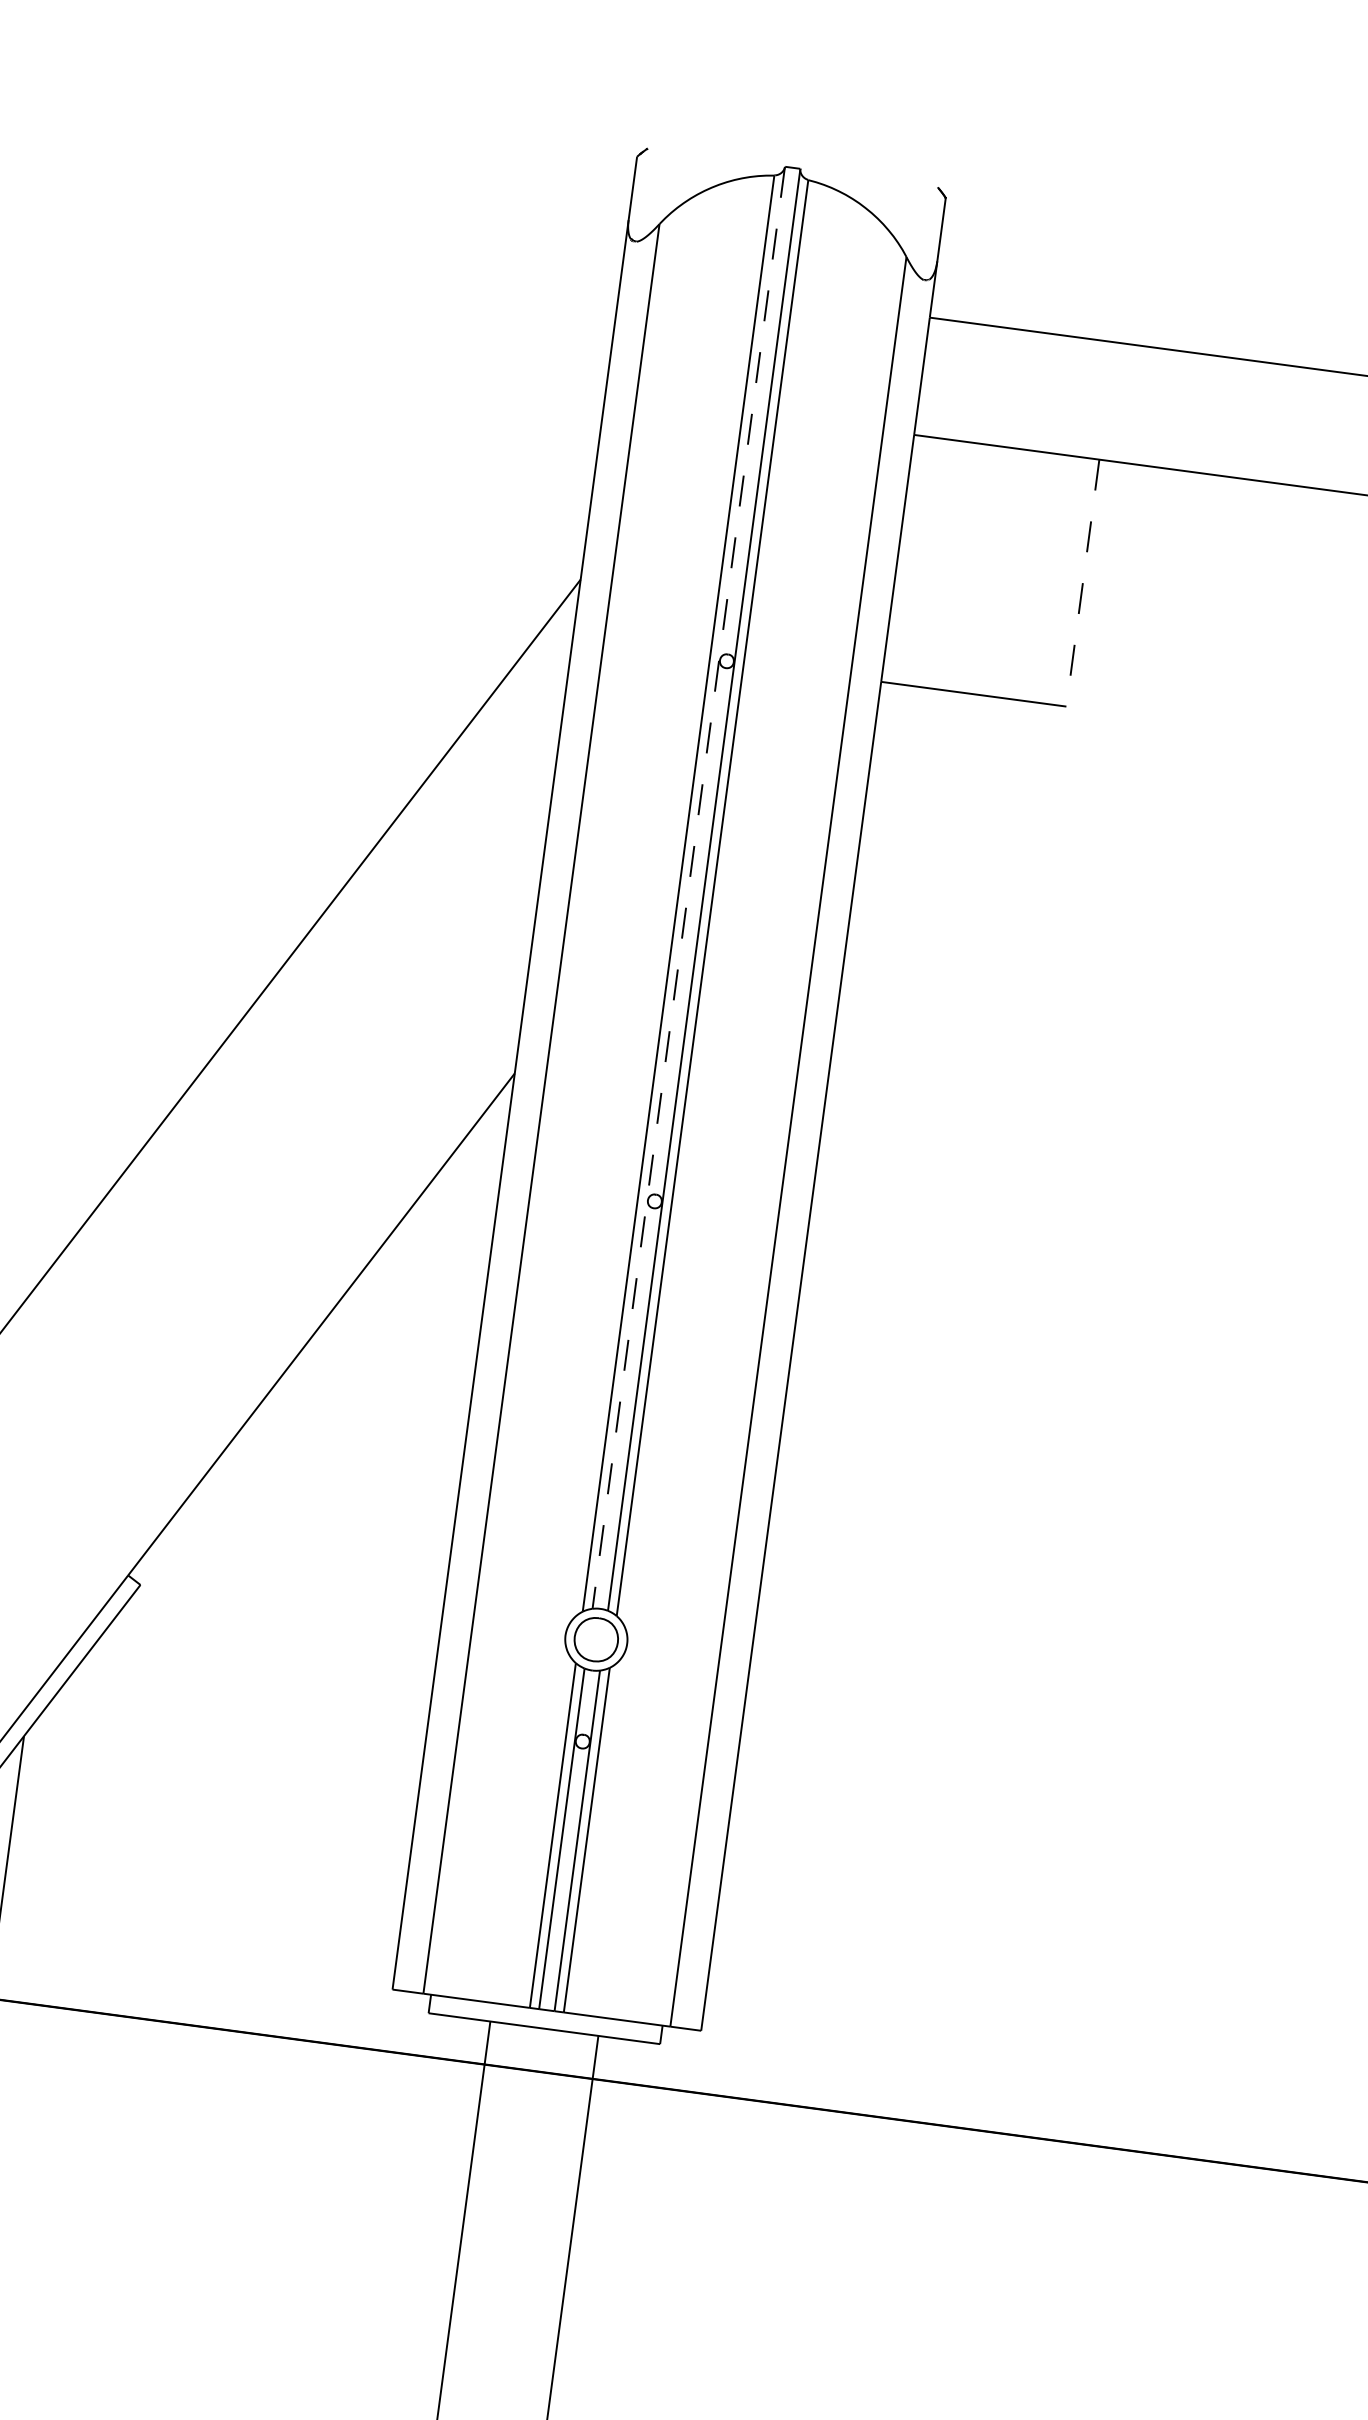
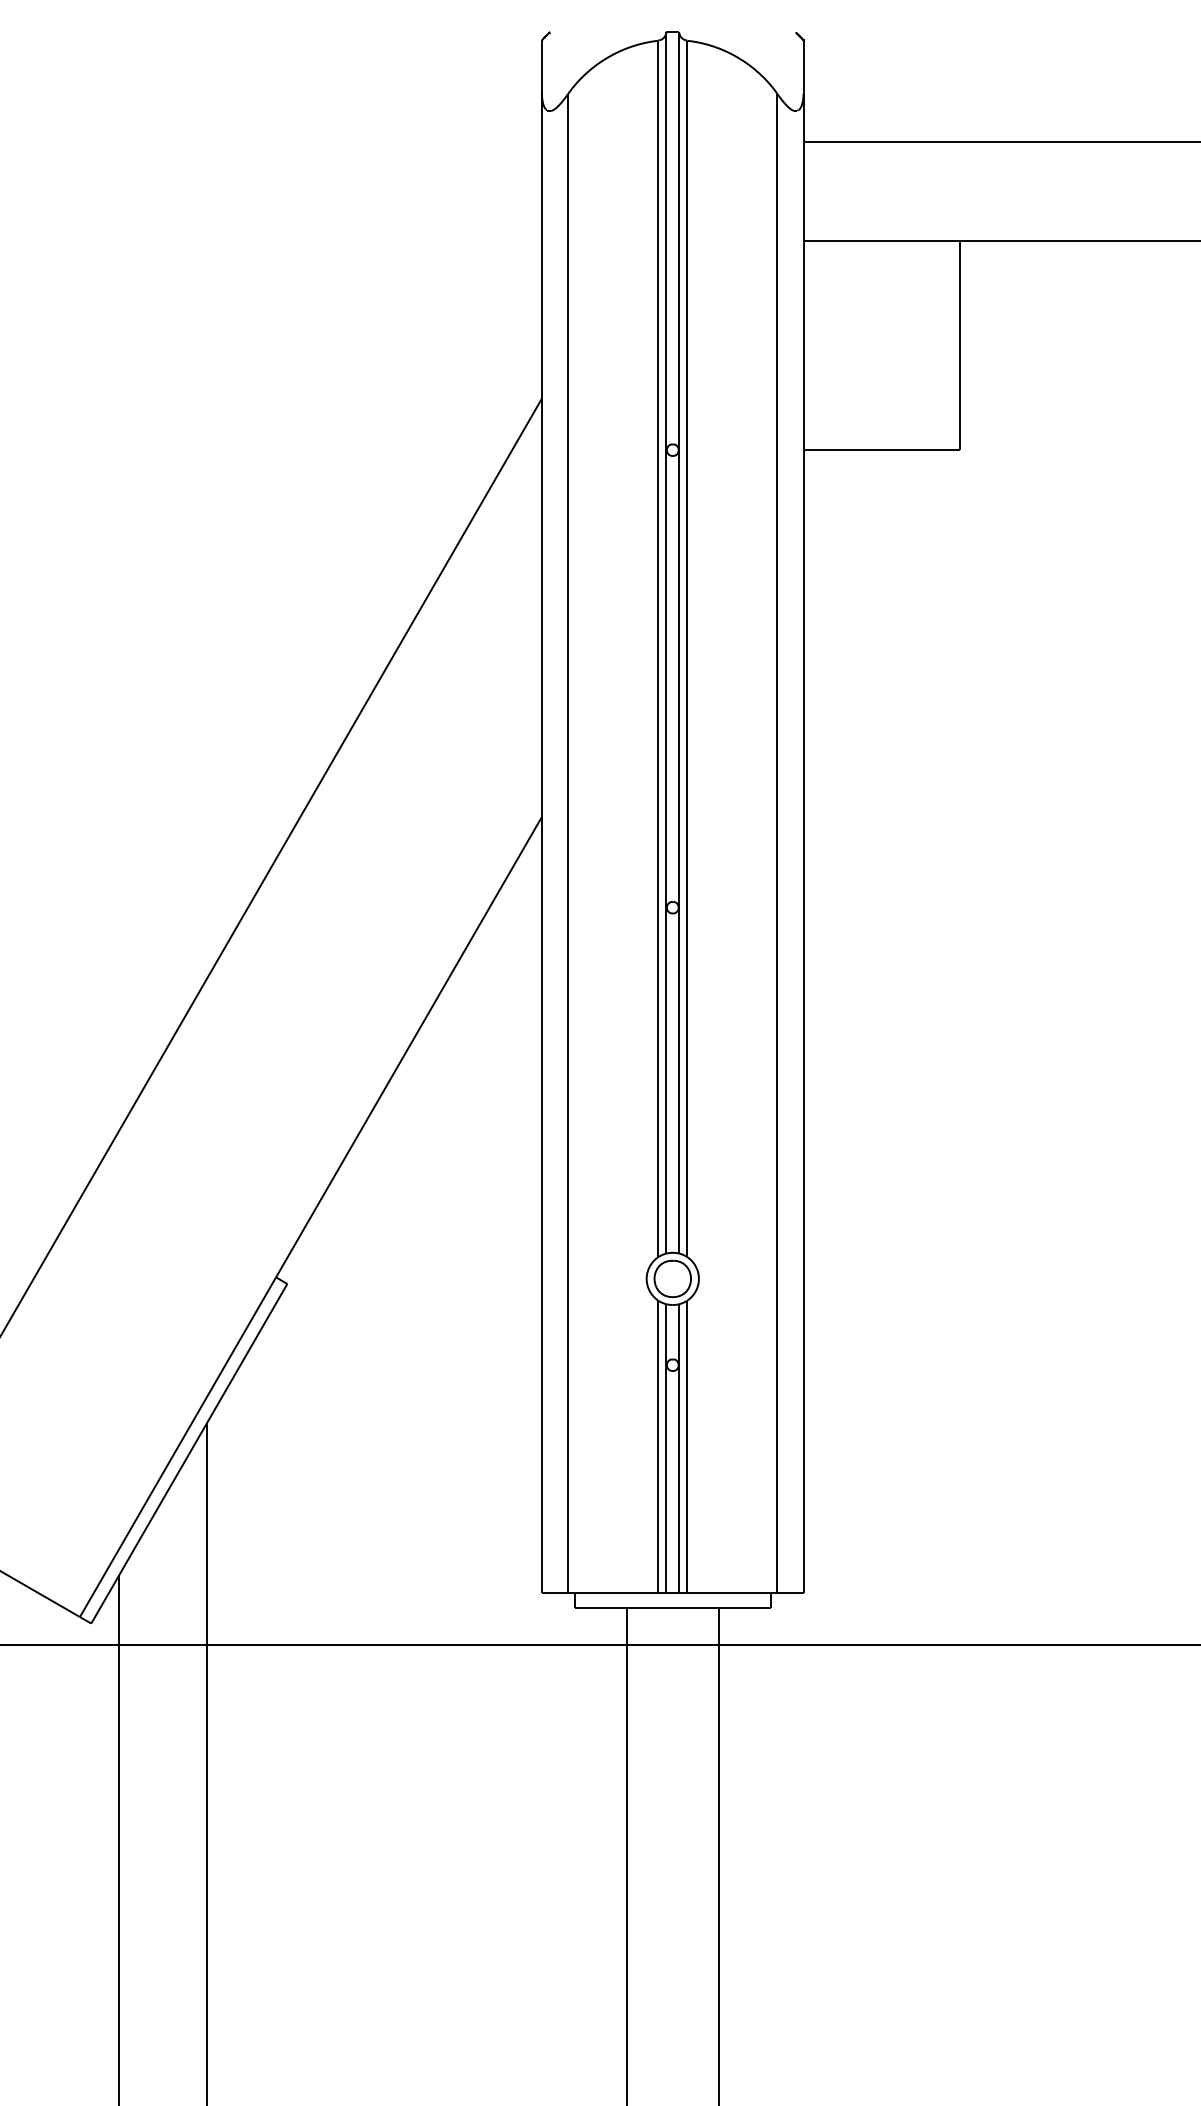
line: (1083, 583) -> (960, 345), dashed -> solid
line: (689, 887) -> (666, 642), dashed -> solid

